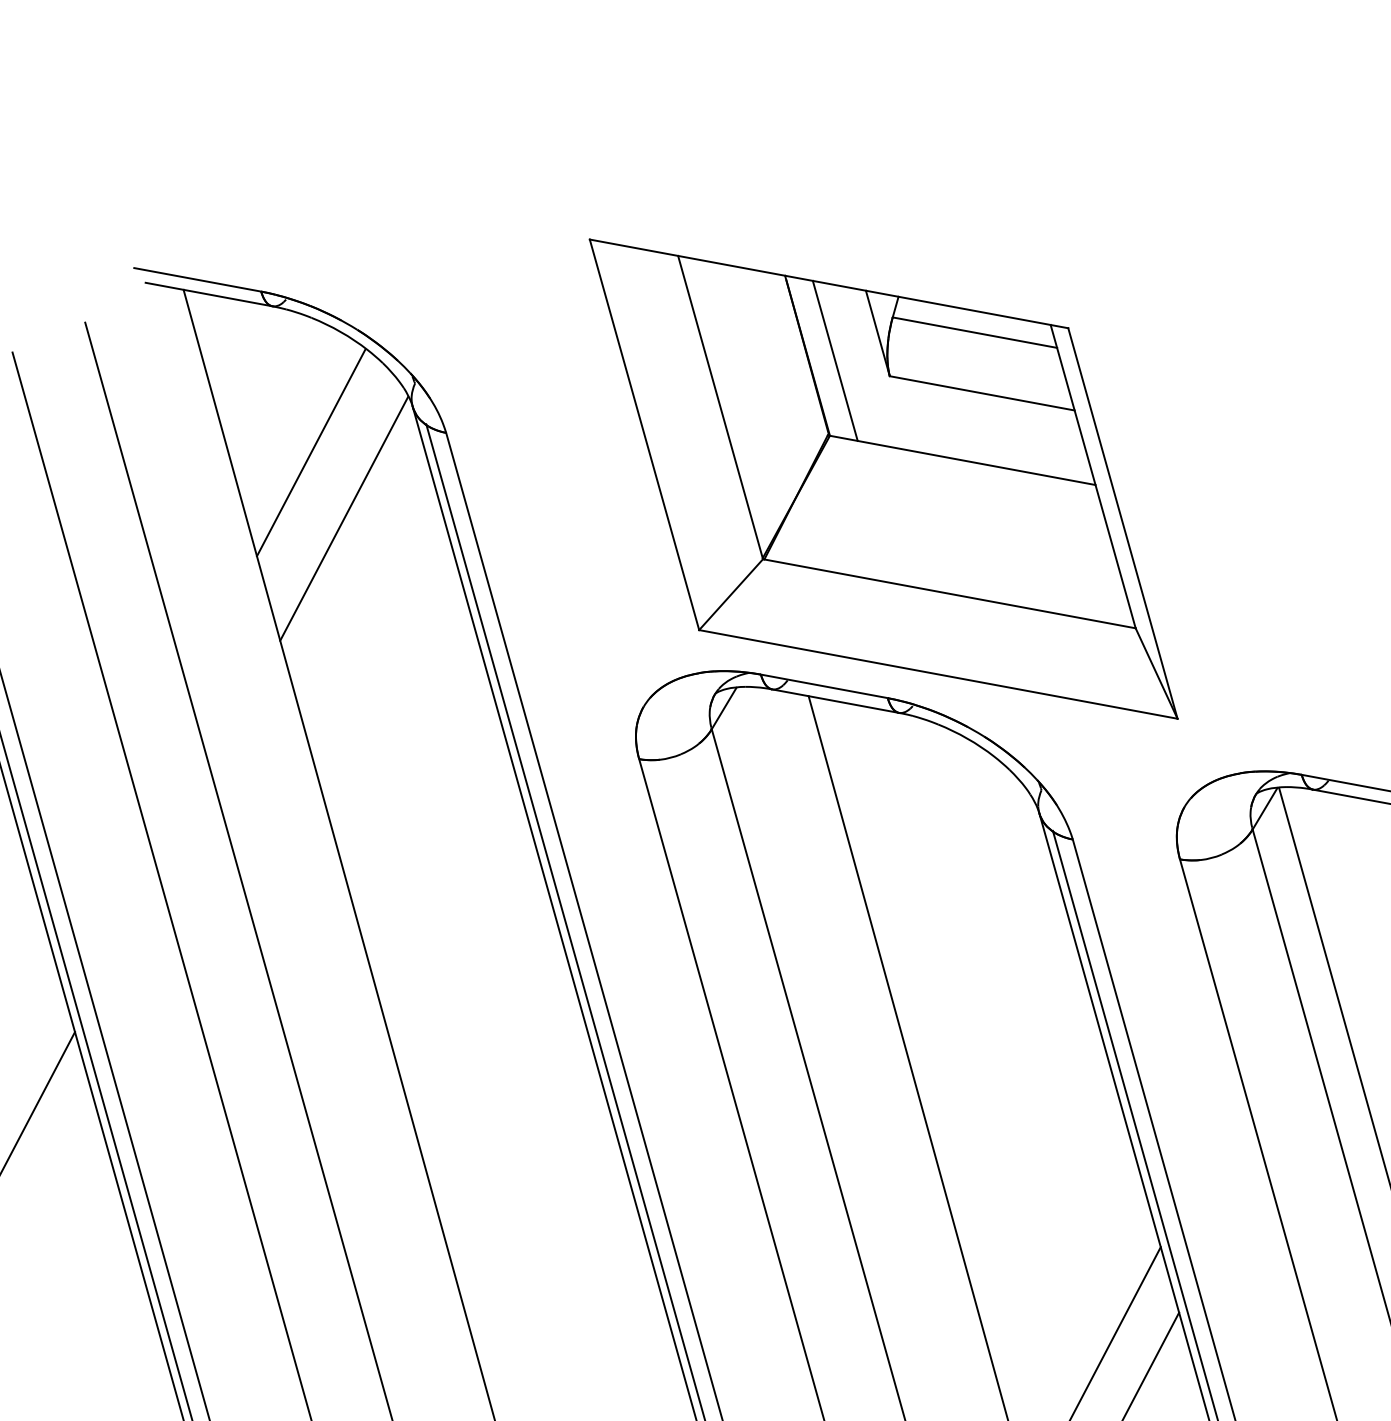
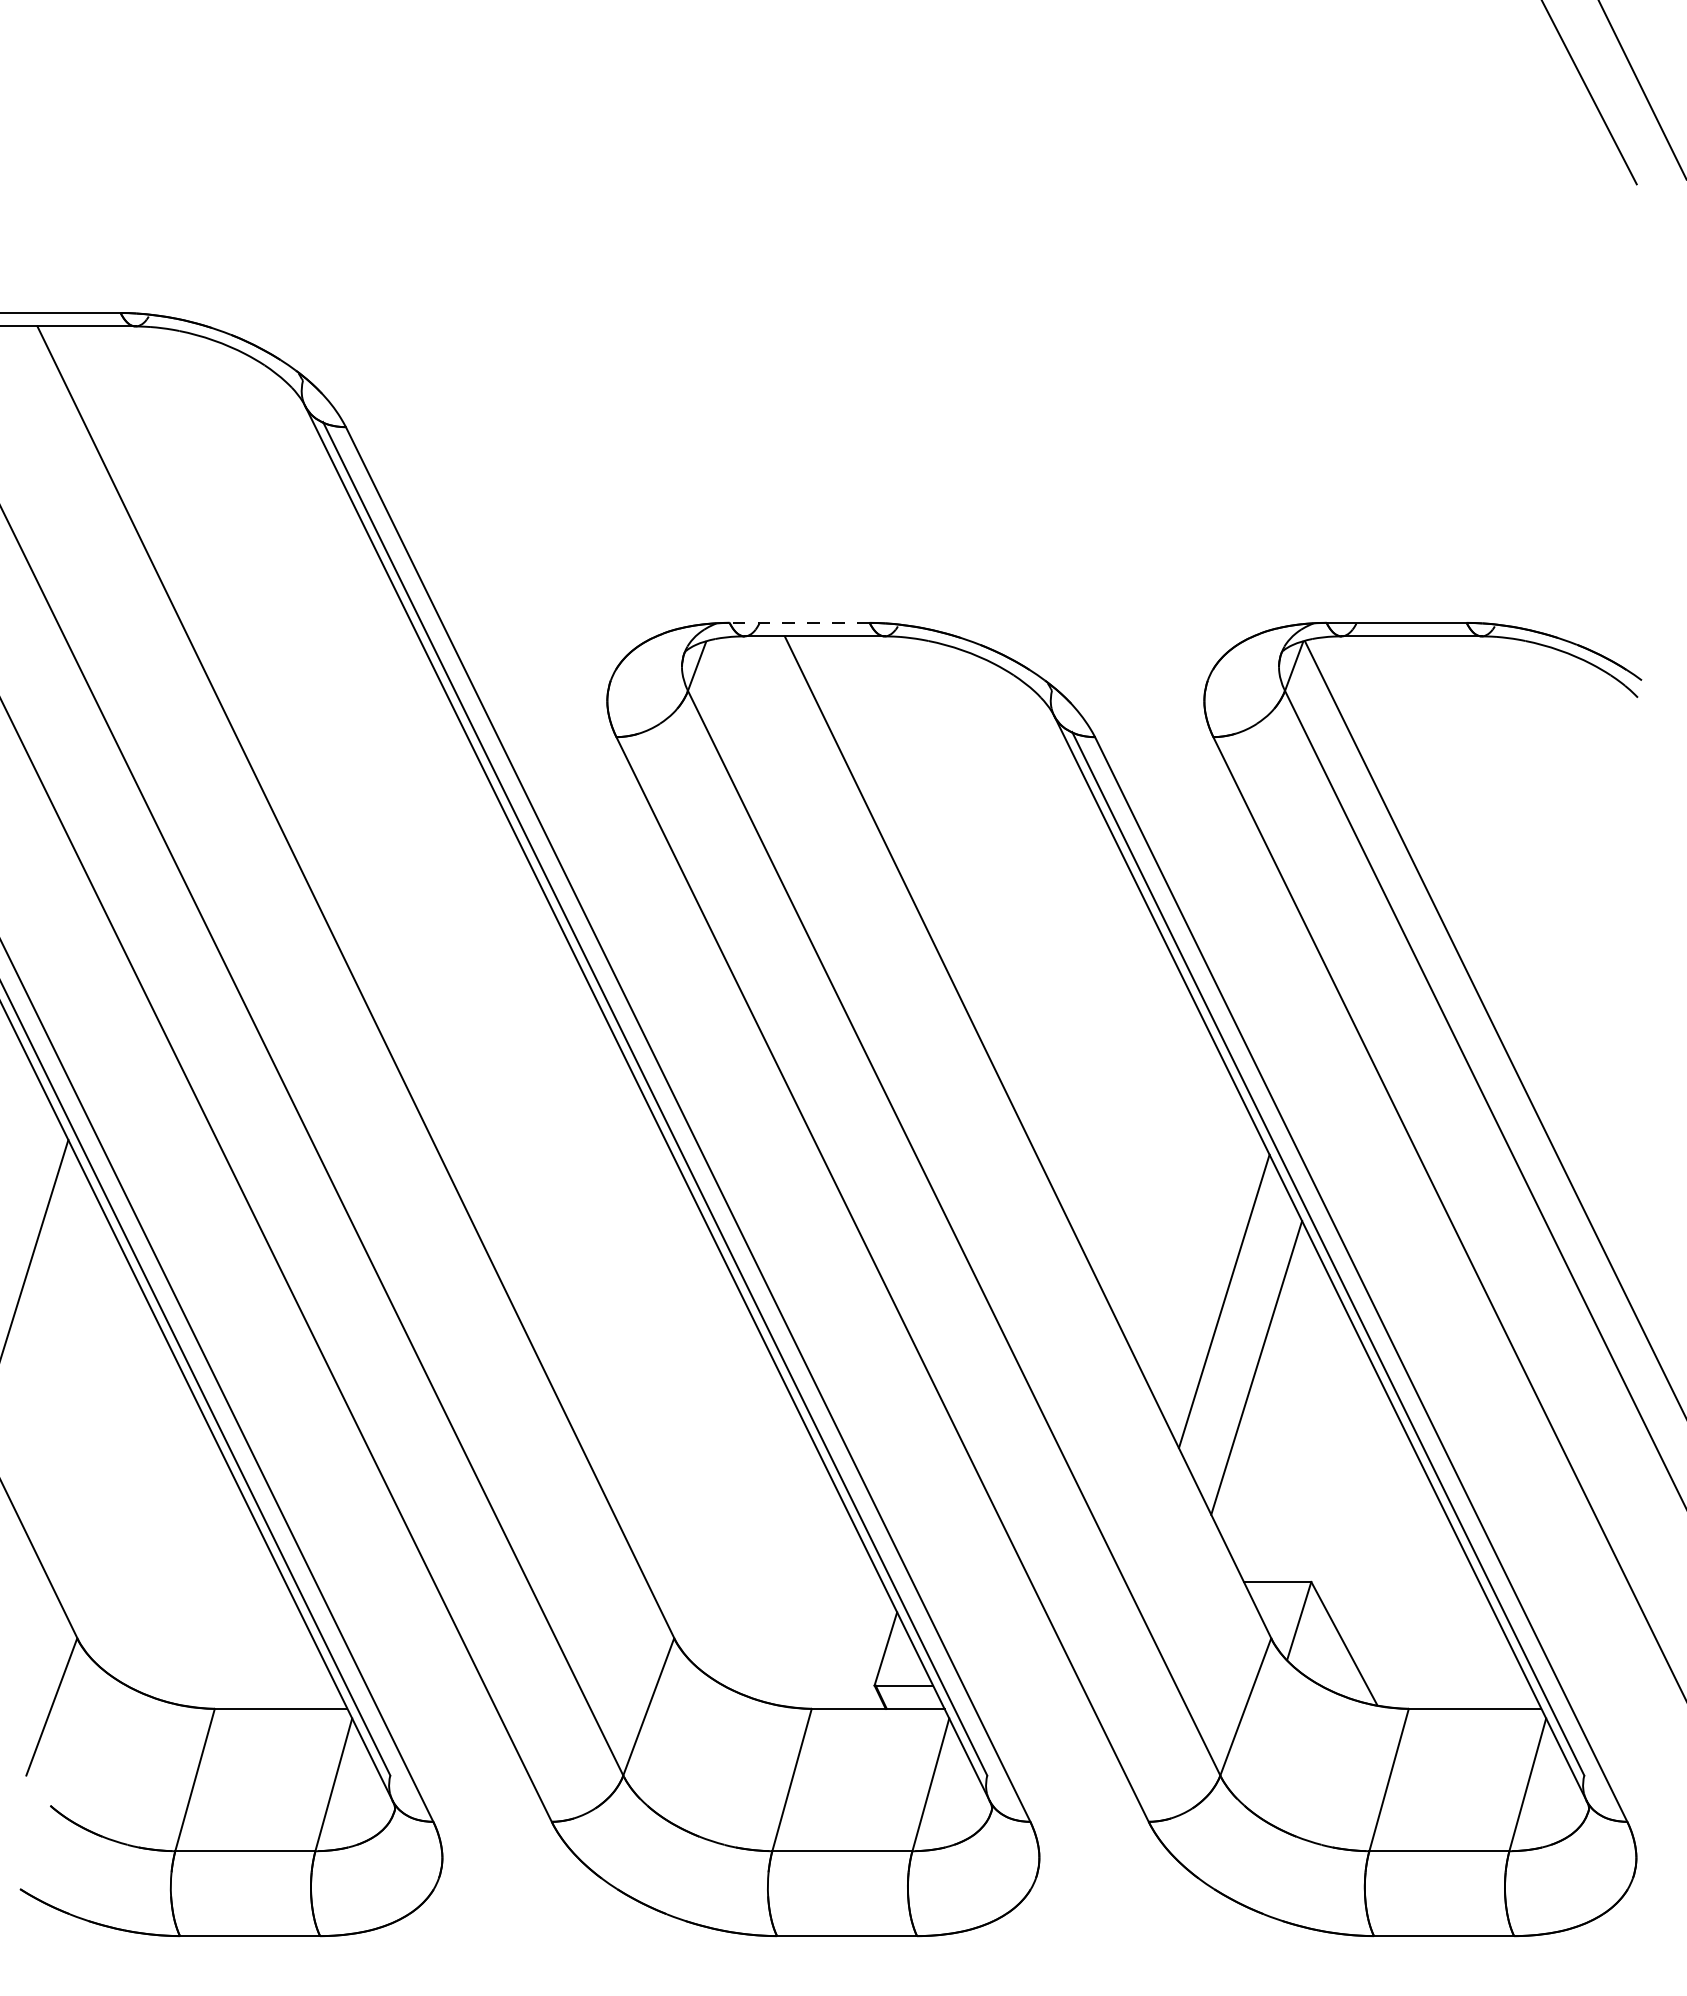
line: (310, 453) -> (205, 475), removed
part: (884, 478) -> (822, 389), removed
line: (343, 518) -> (253, 538), removed
line: (824, 686) -> (799, 622), solid -> dashed

